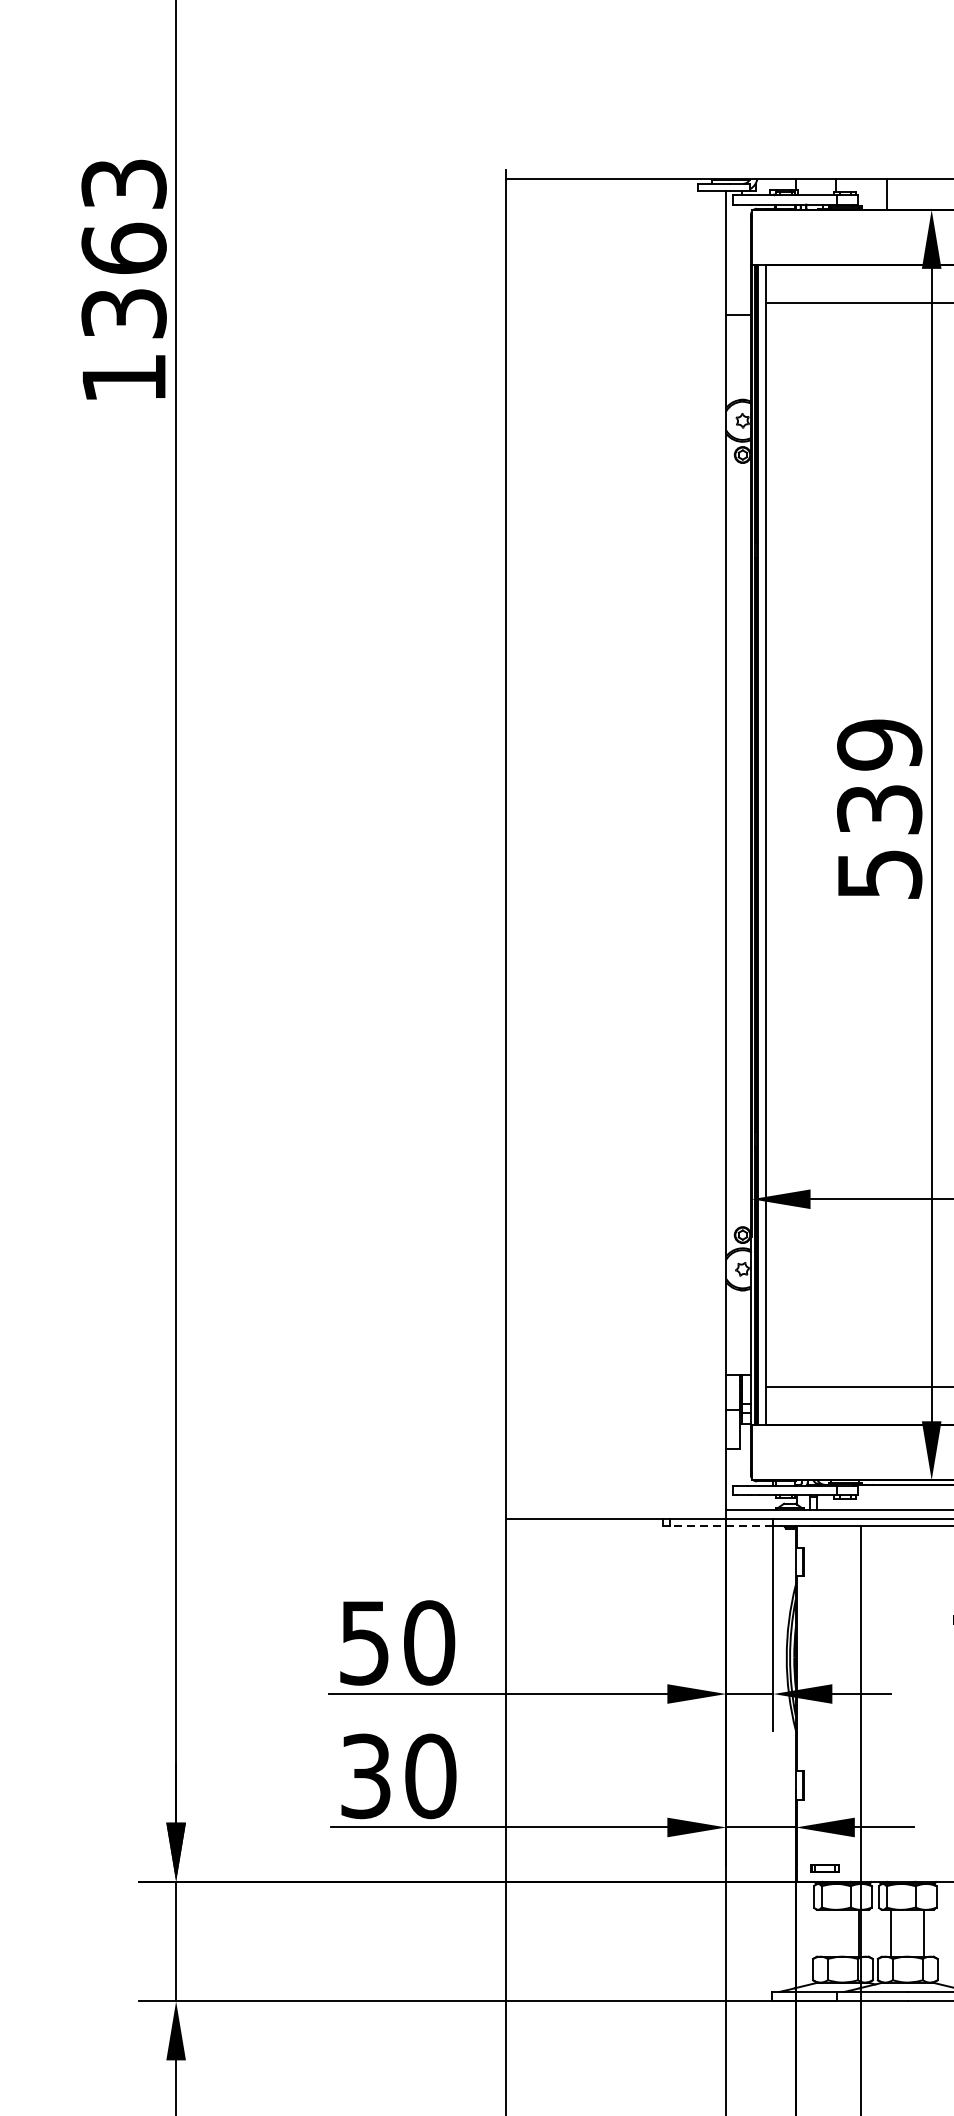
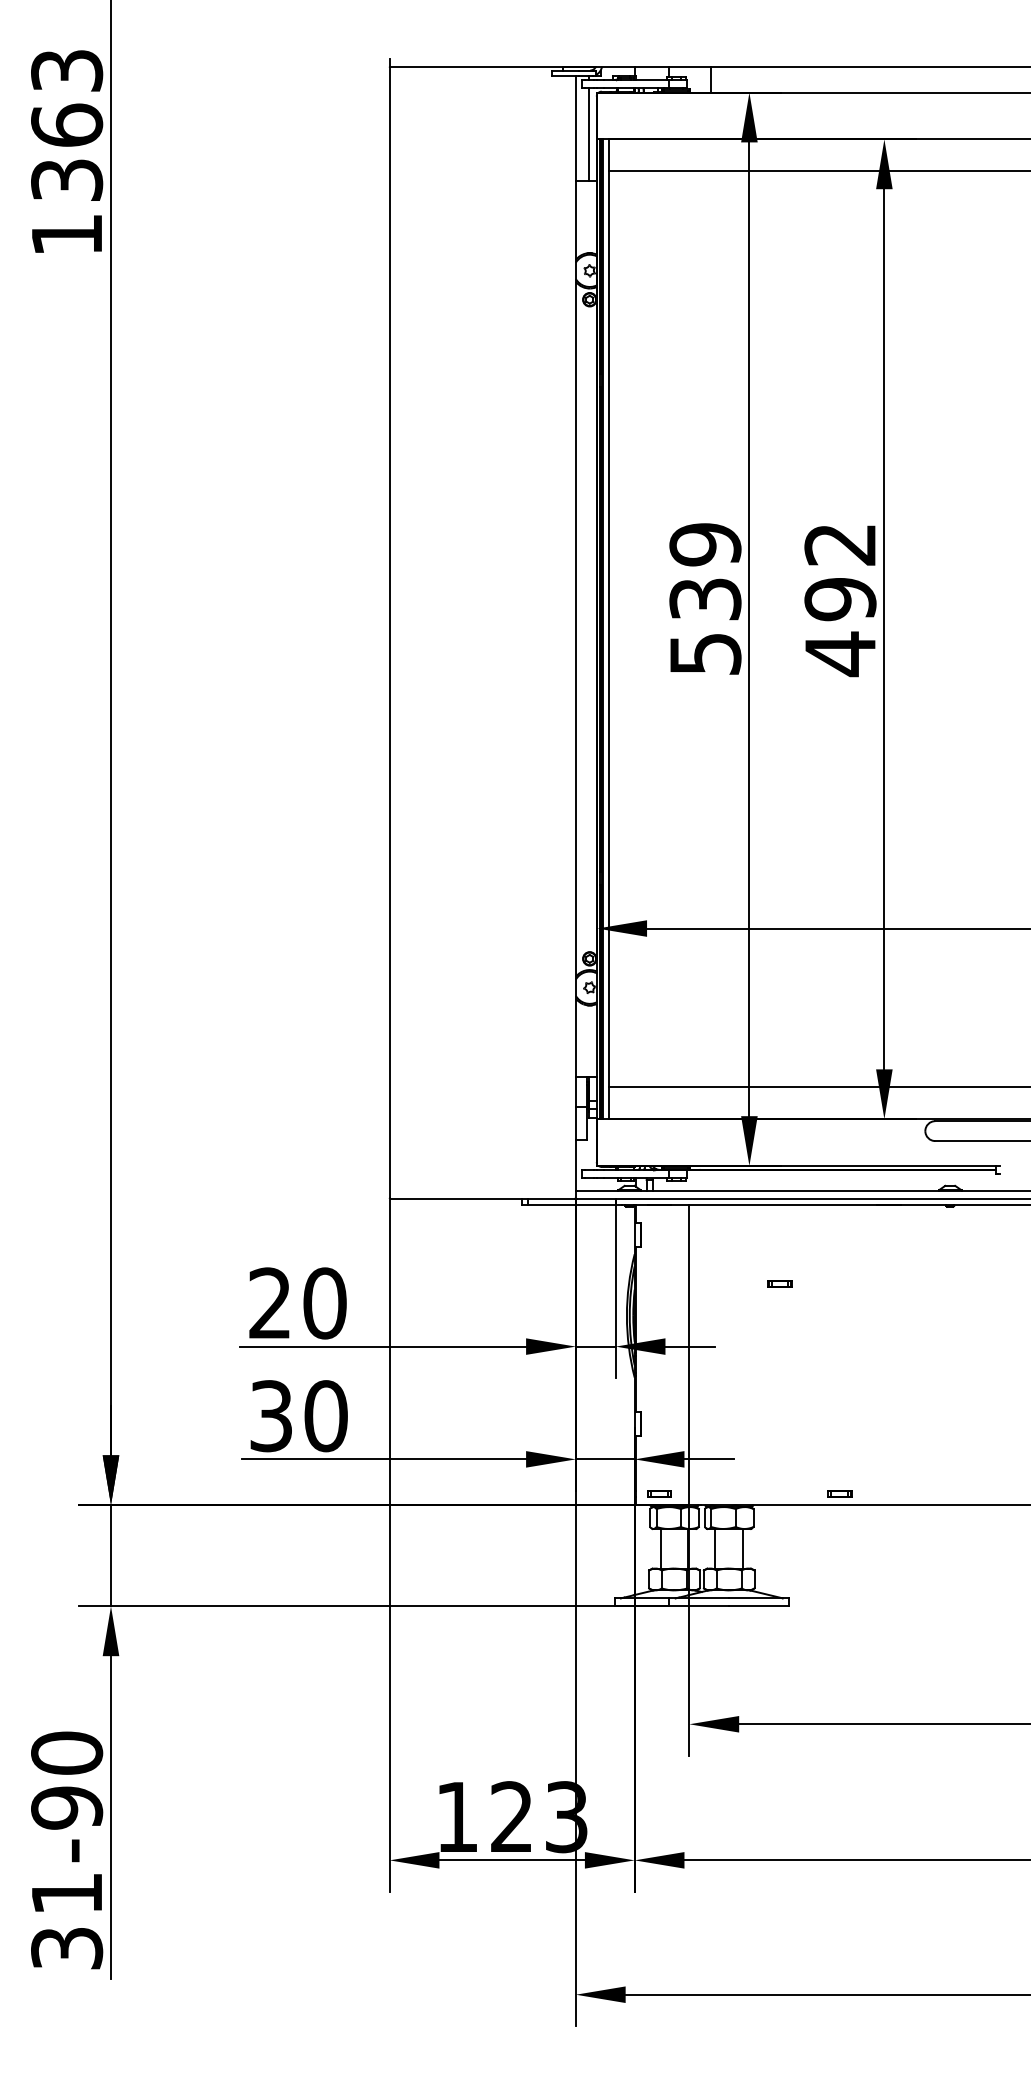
line: (742, 259) -> (589, 134), added
line: (721, 1525) -> (571, 1204), dashed -> solid
text: (363, 1643) -> (269, 1303), 50 -> 20
line: (826, 1932) -> (660, 1548), added

